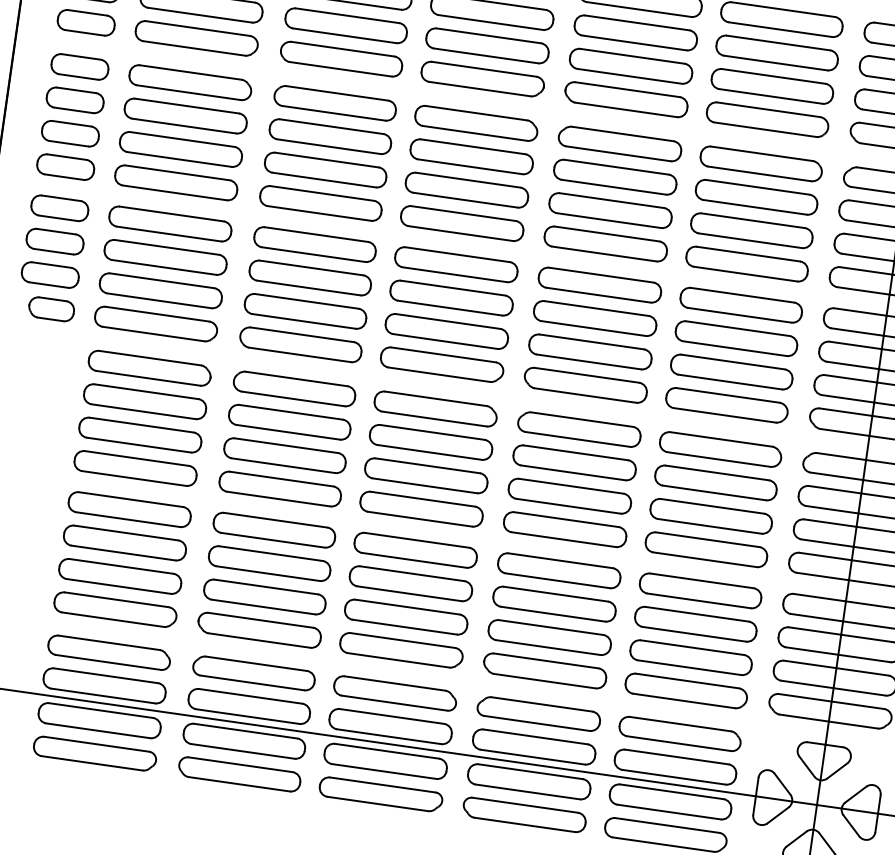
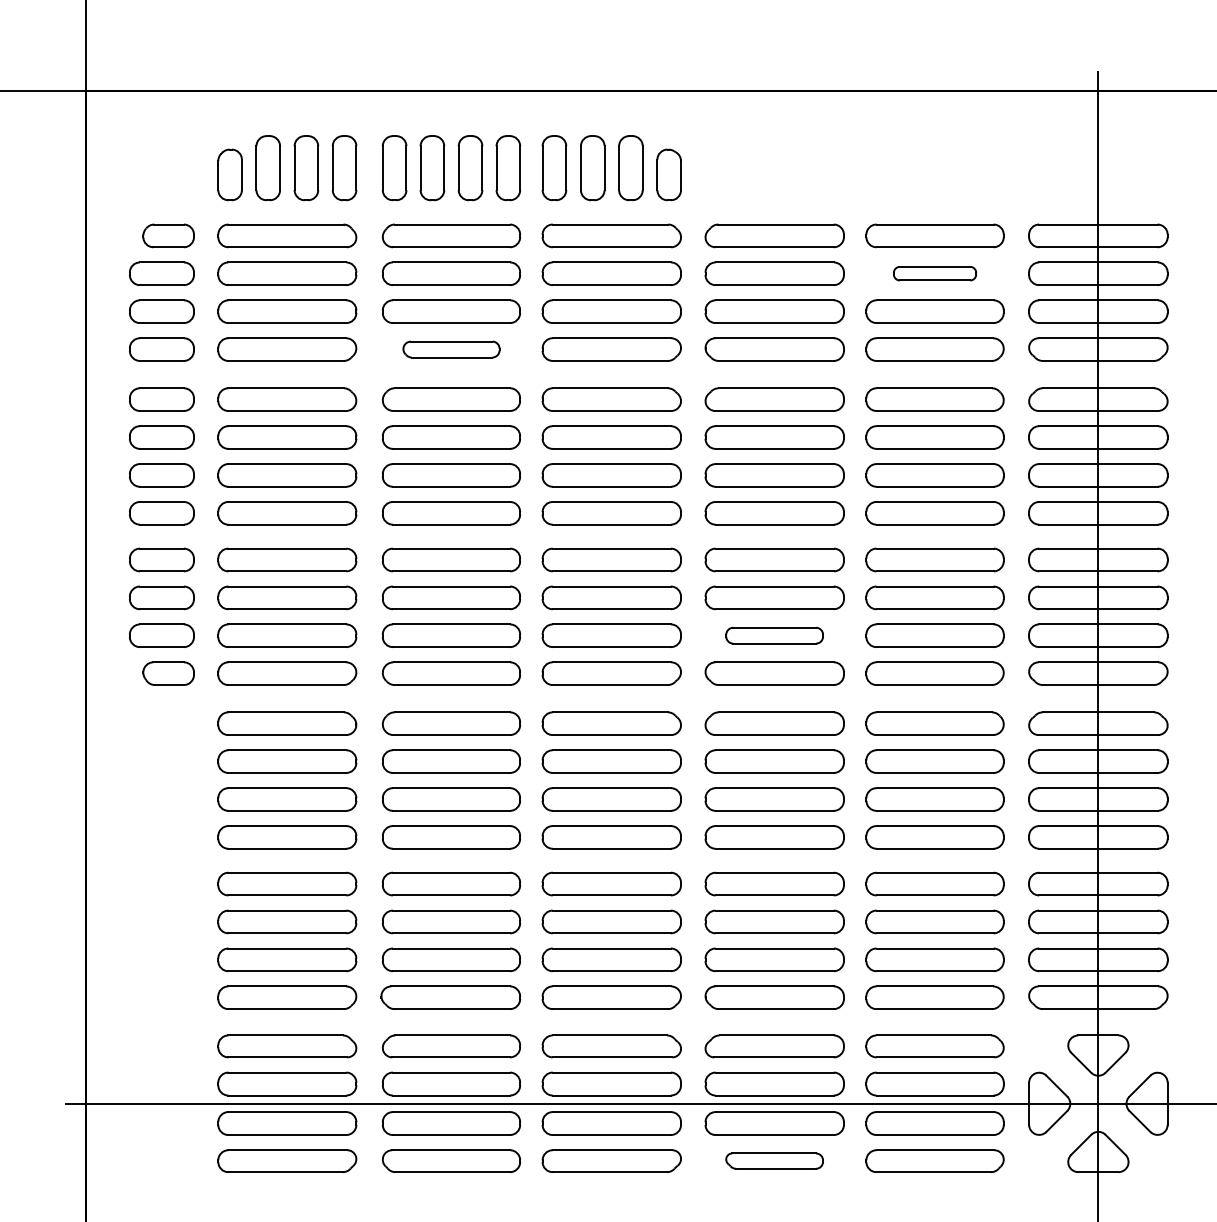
part: (776, 52) -> (934, 273), size x0.6
part: (341, 59) -> (451, 349), size x0.7
part: (590, 351) -> (774, 635), size x0.7
part: (524, 814) -> (774, 1160), size x0.7

